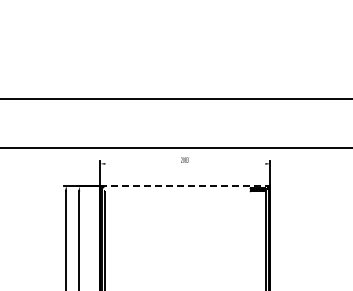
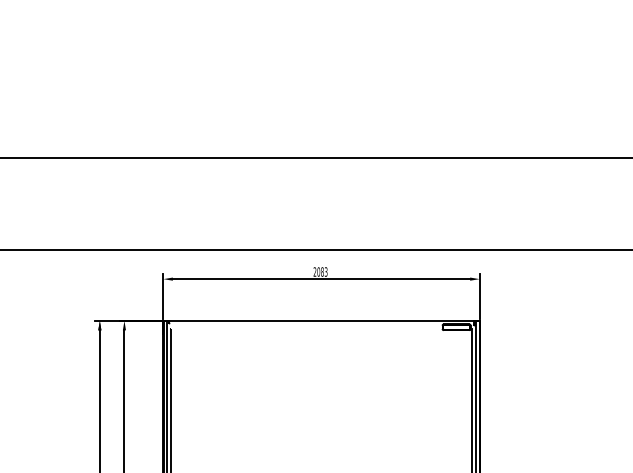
line: (185, 163) -> (321, 278), added
line: (185, 186) -> (321, 321), dashed -> solid

